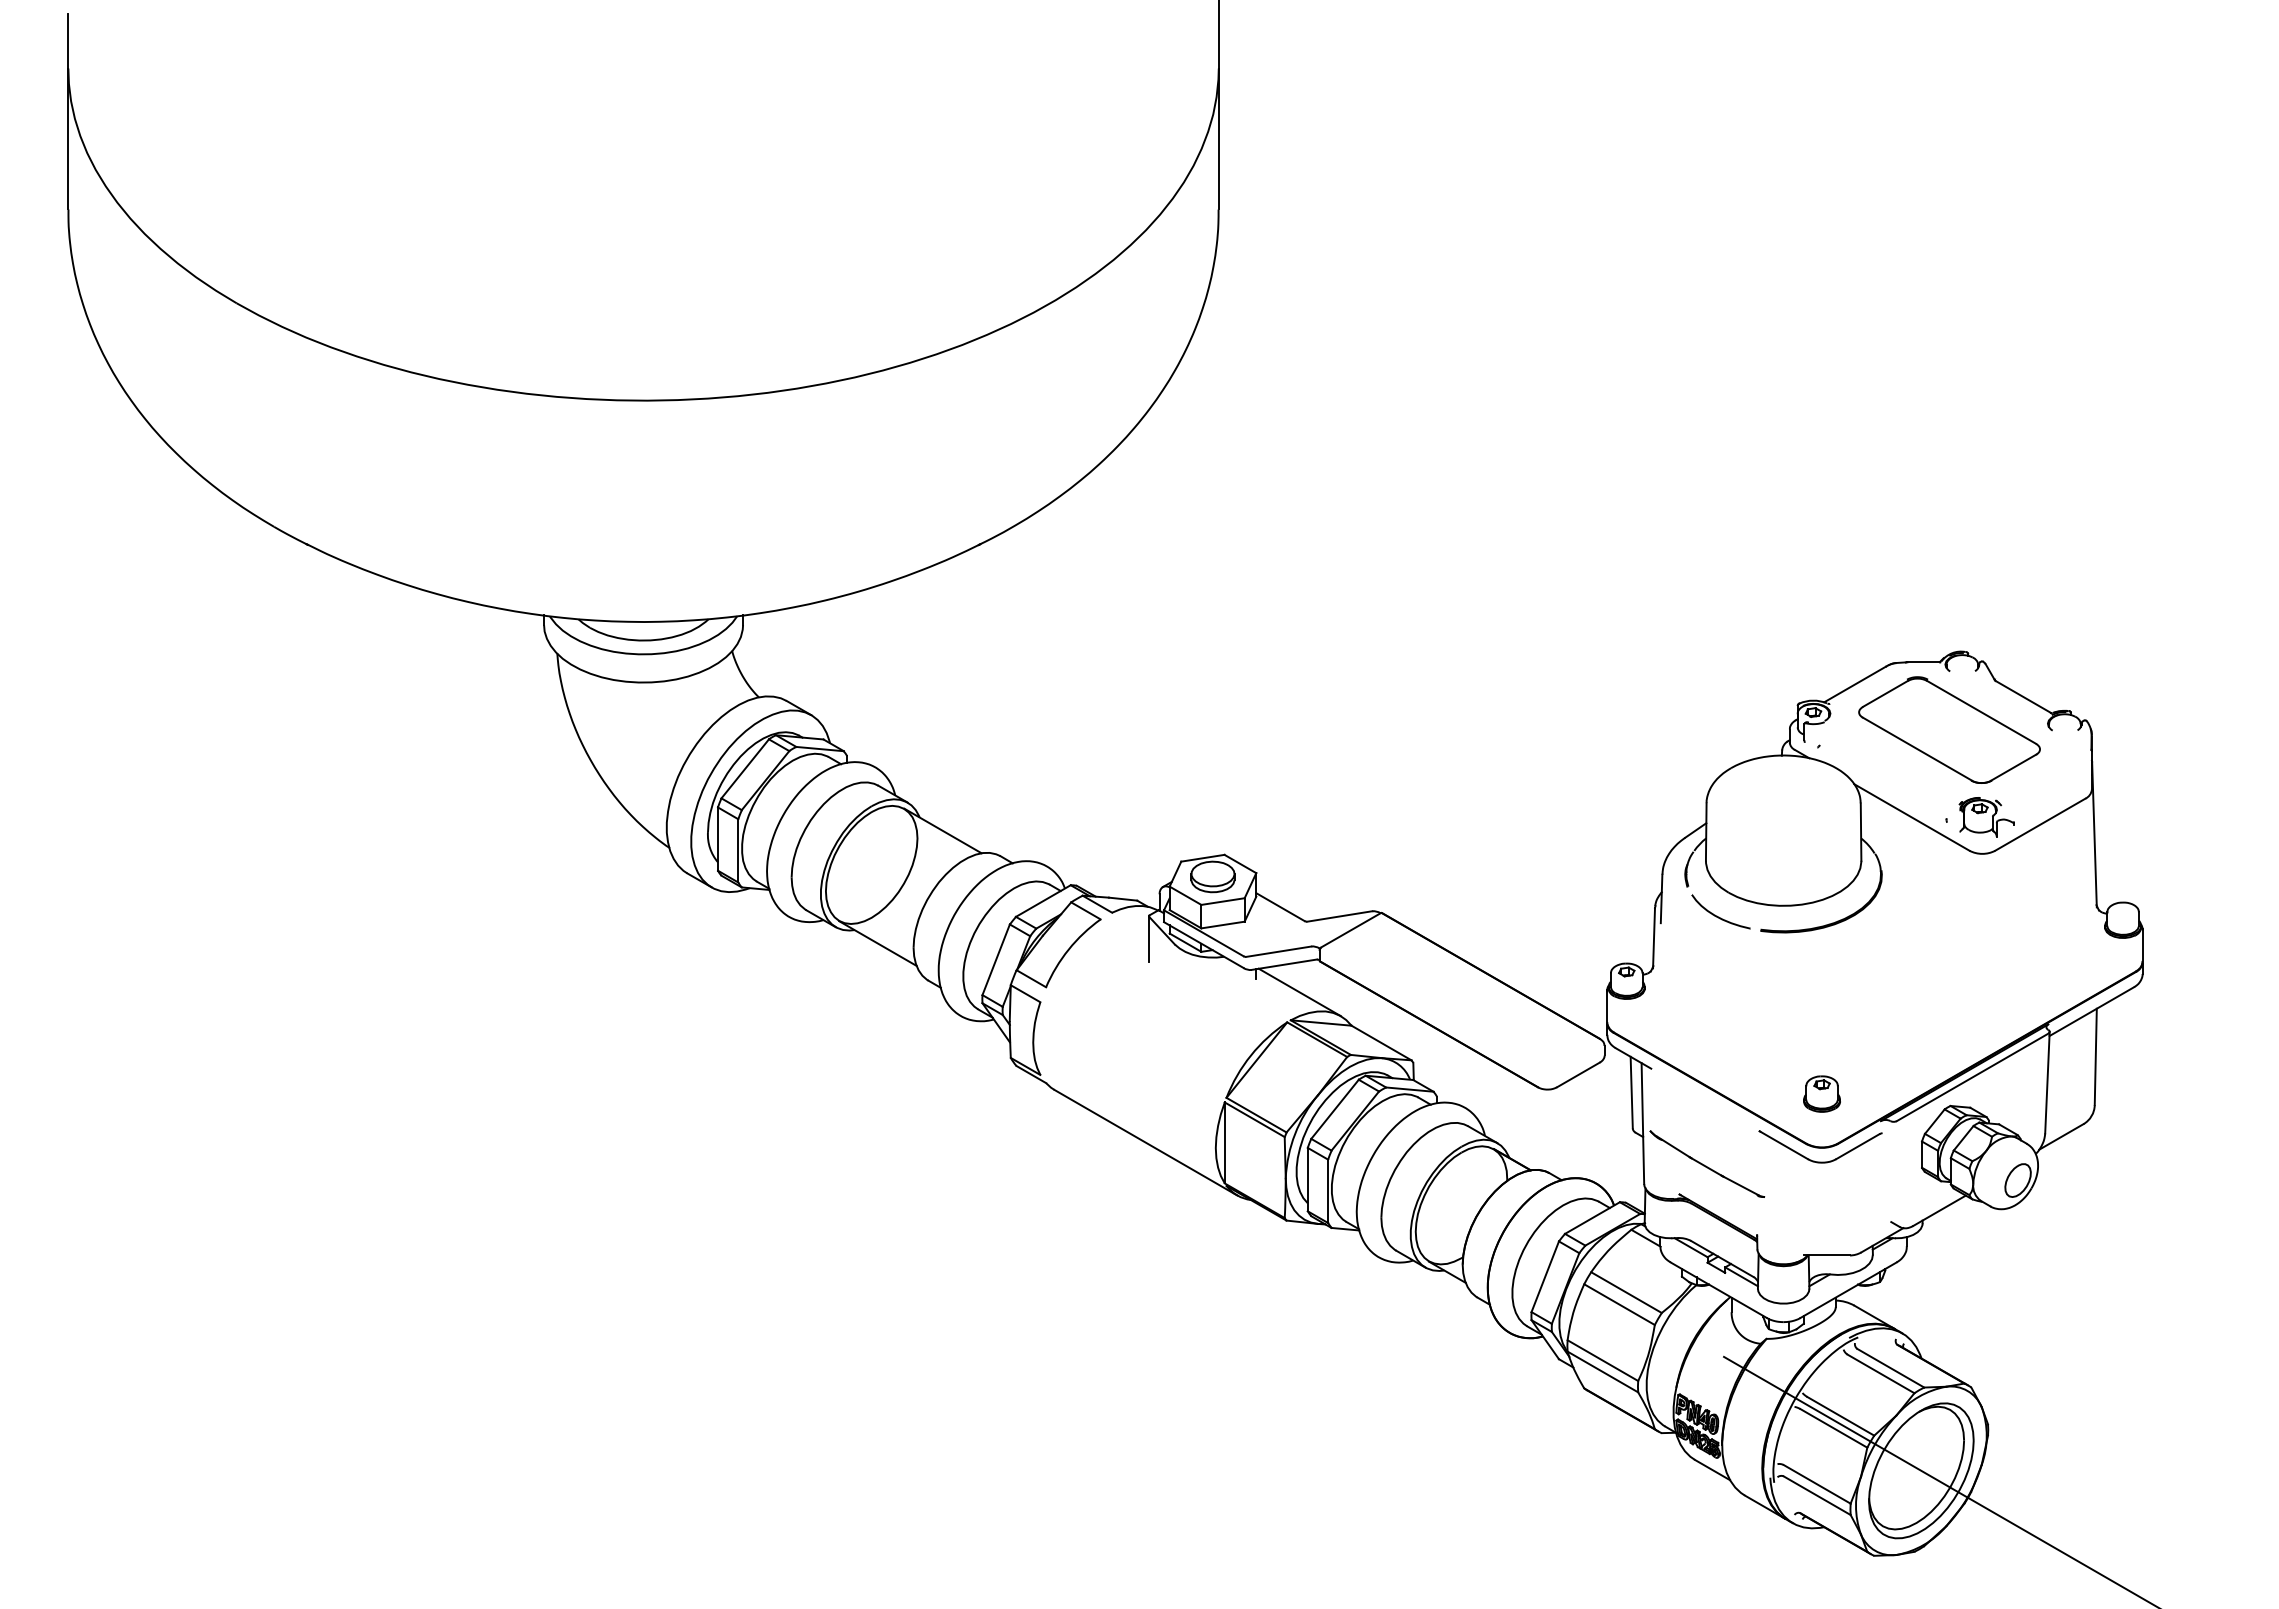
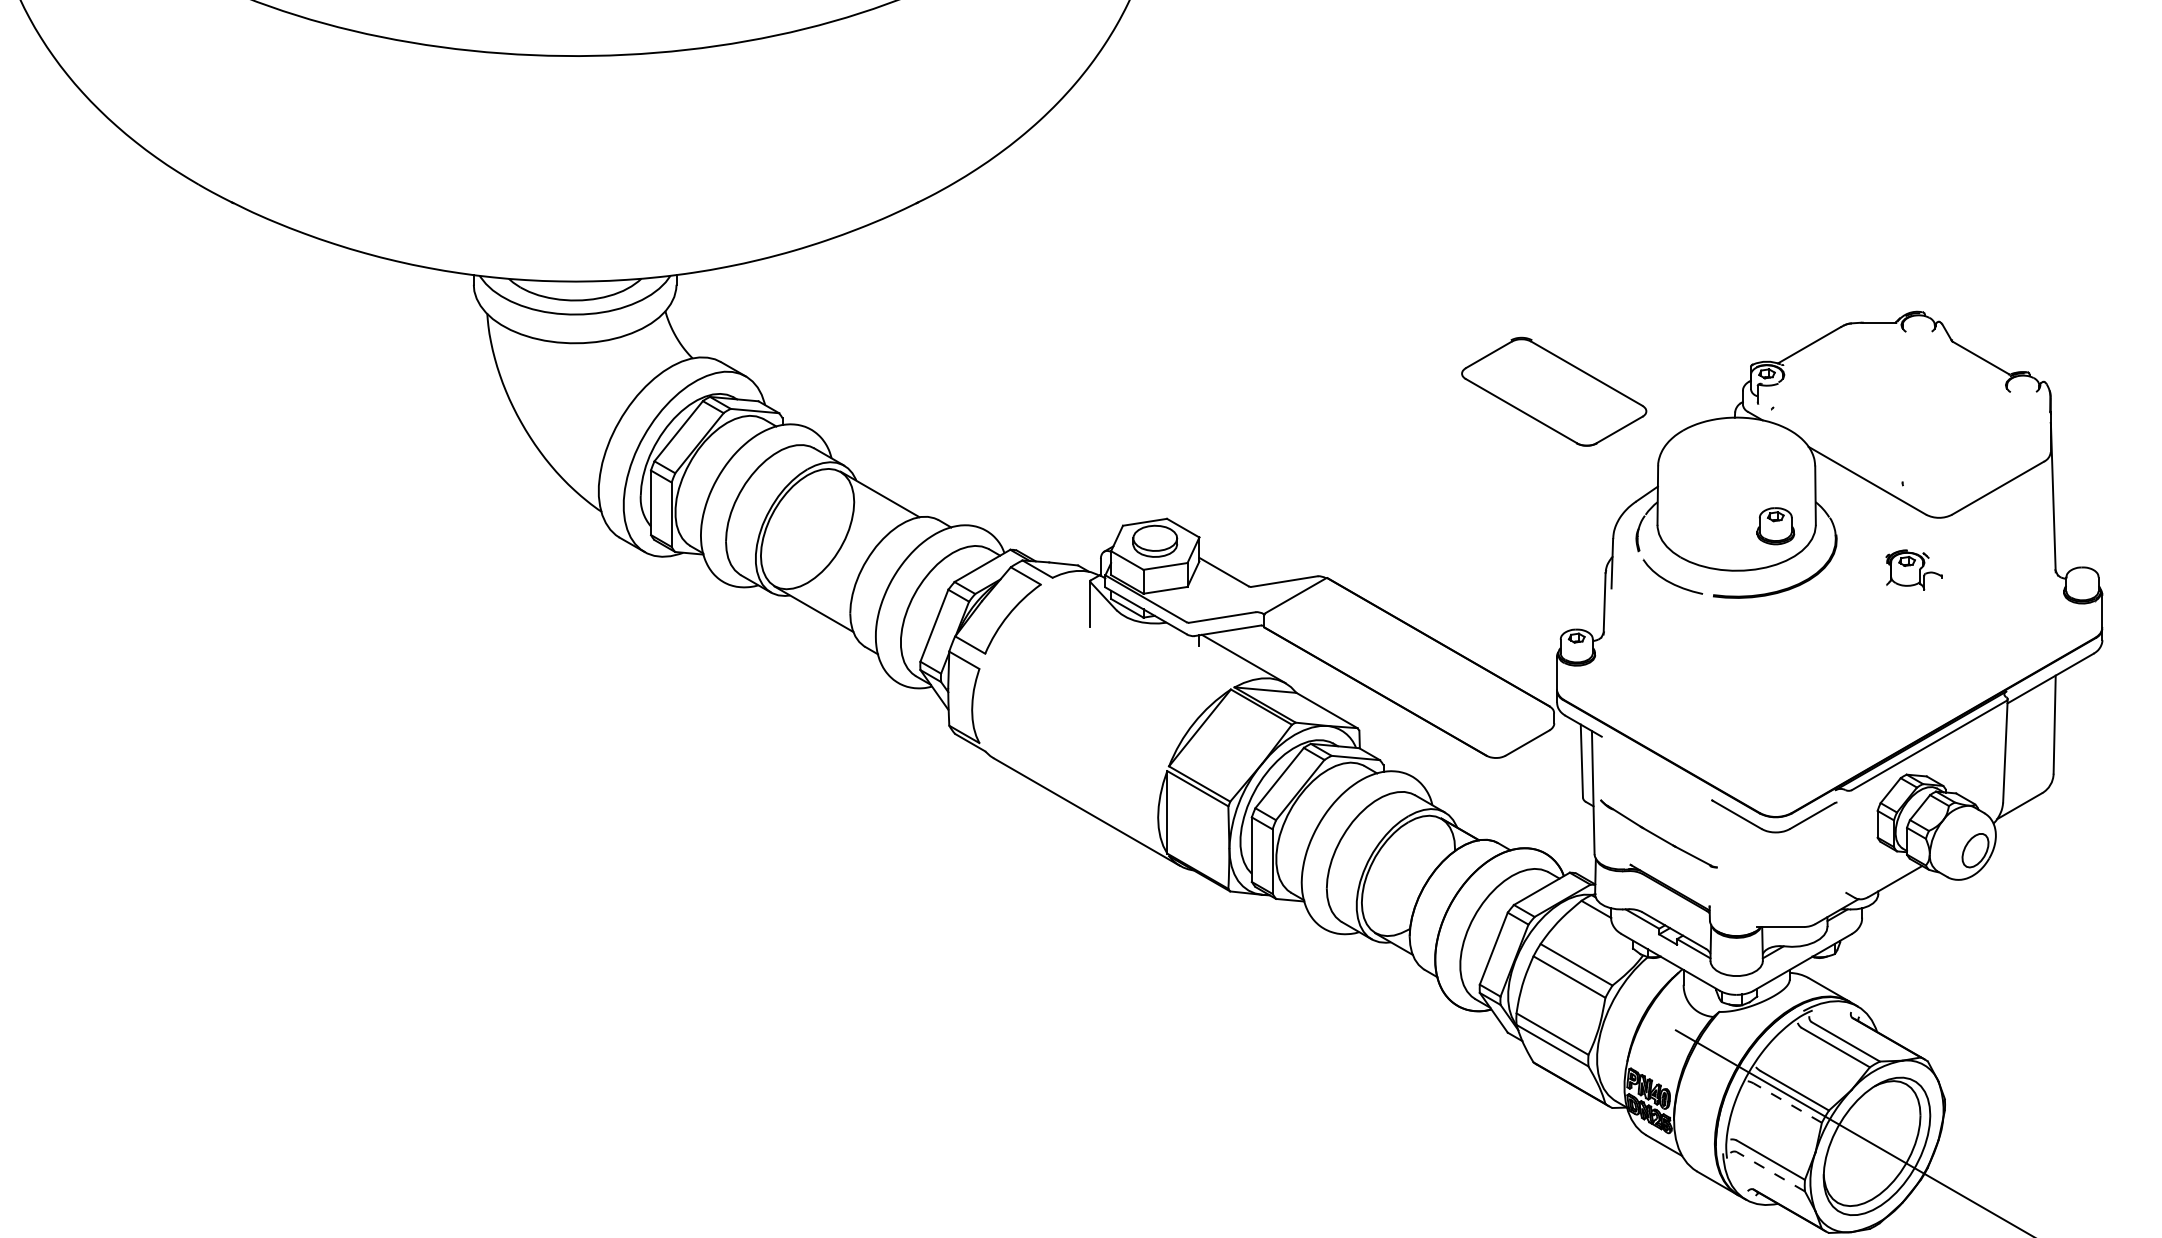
part: (1949, 729) -> (1554, 391), moved
part: (1986, 817) -> (1913, 570), moved
part: (1821, 1093) -> (1775, 525), moved
line: (1833, 1428) -> (1787, 1103), solid -> dashed
line: (1817, 1495) -> (1771, 1171), solid -> dashed

